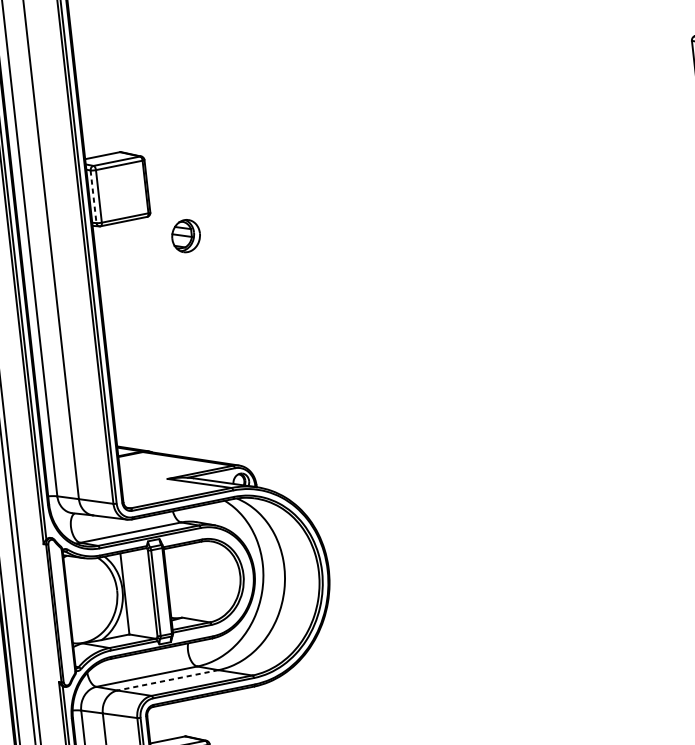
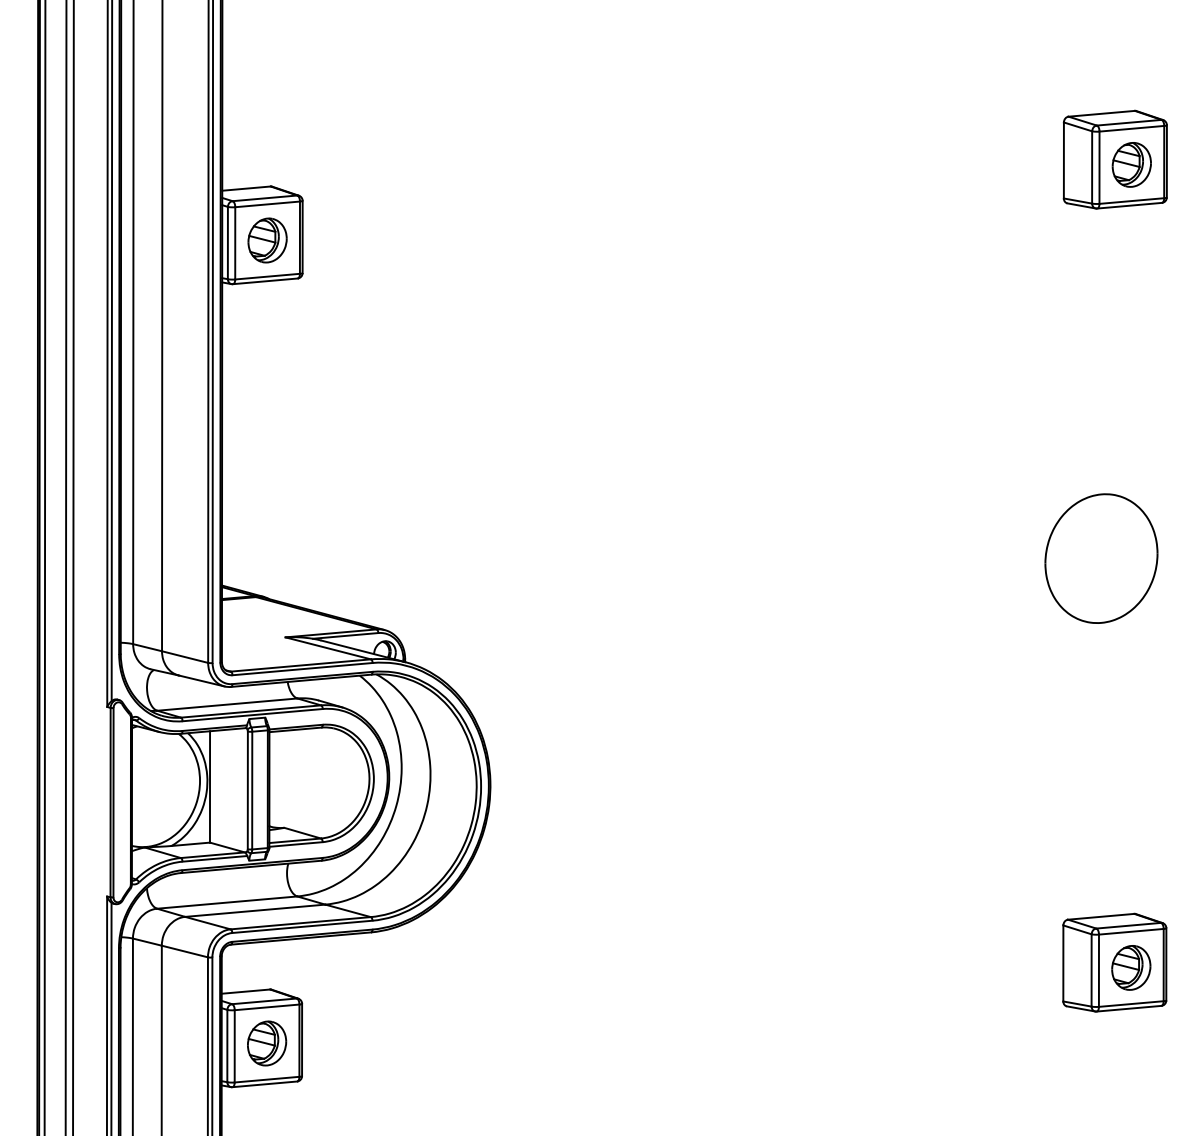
line: (93, 197) -> (227, 243), dashed -> solid
part: (186, 236) -> (267, 240), moved
line: (167, 680) -> (254, 910), dashed -> solid

